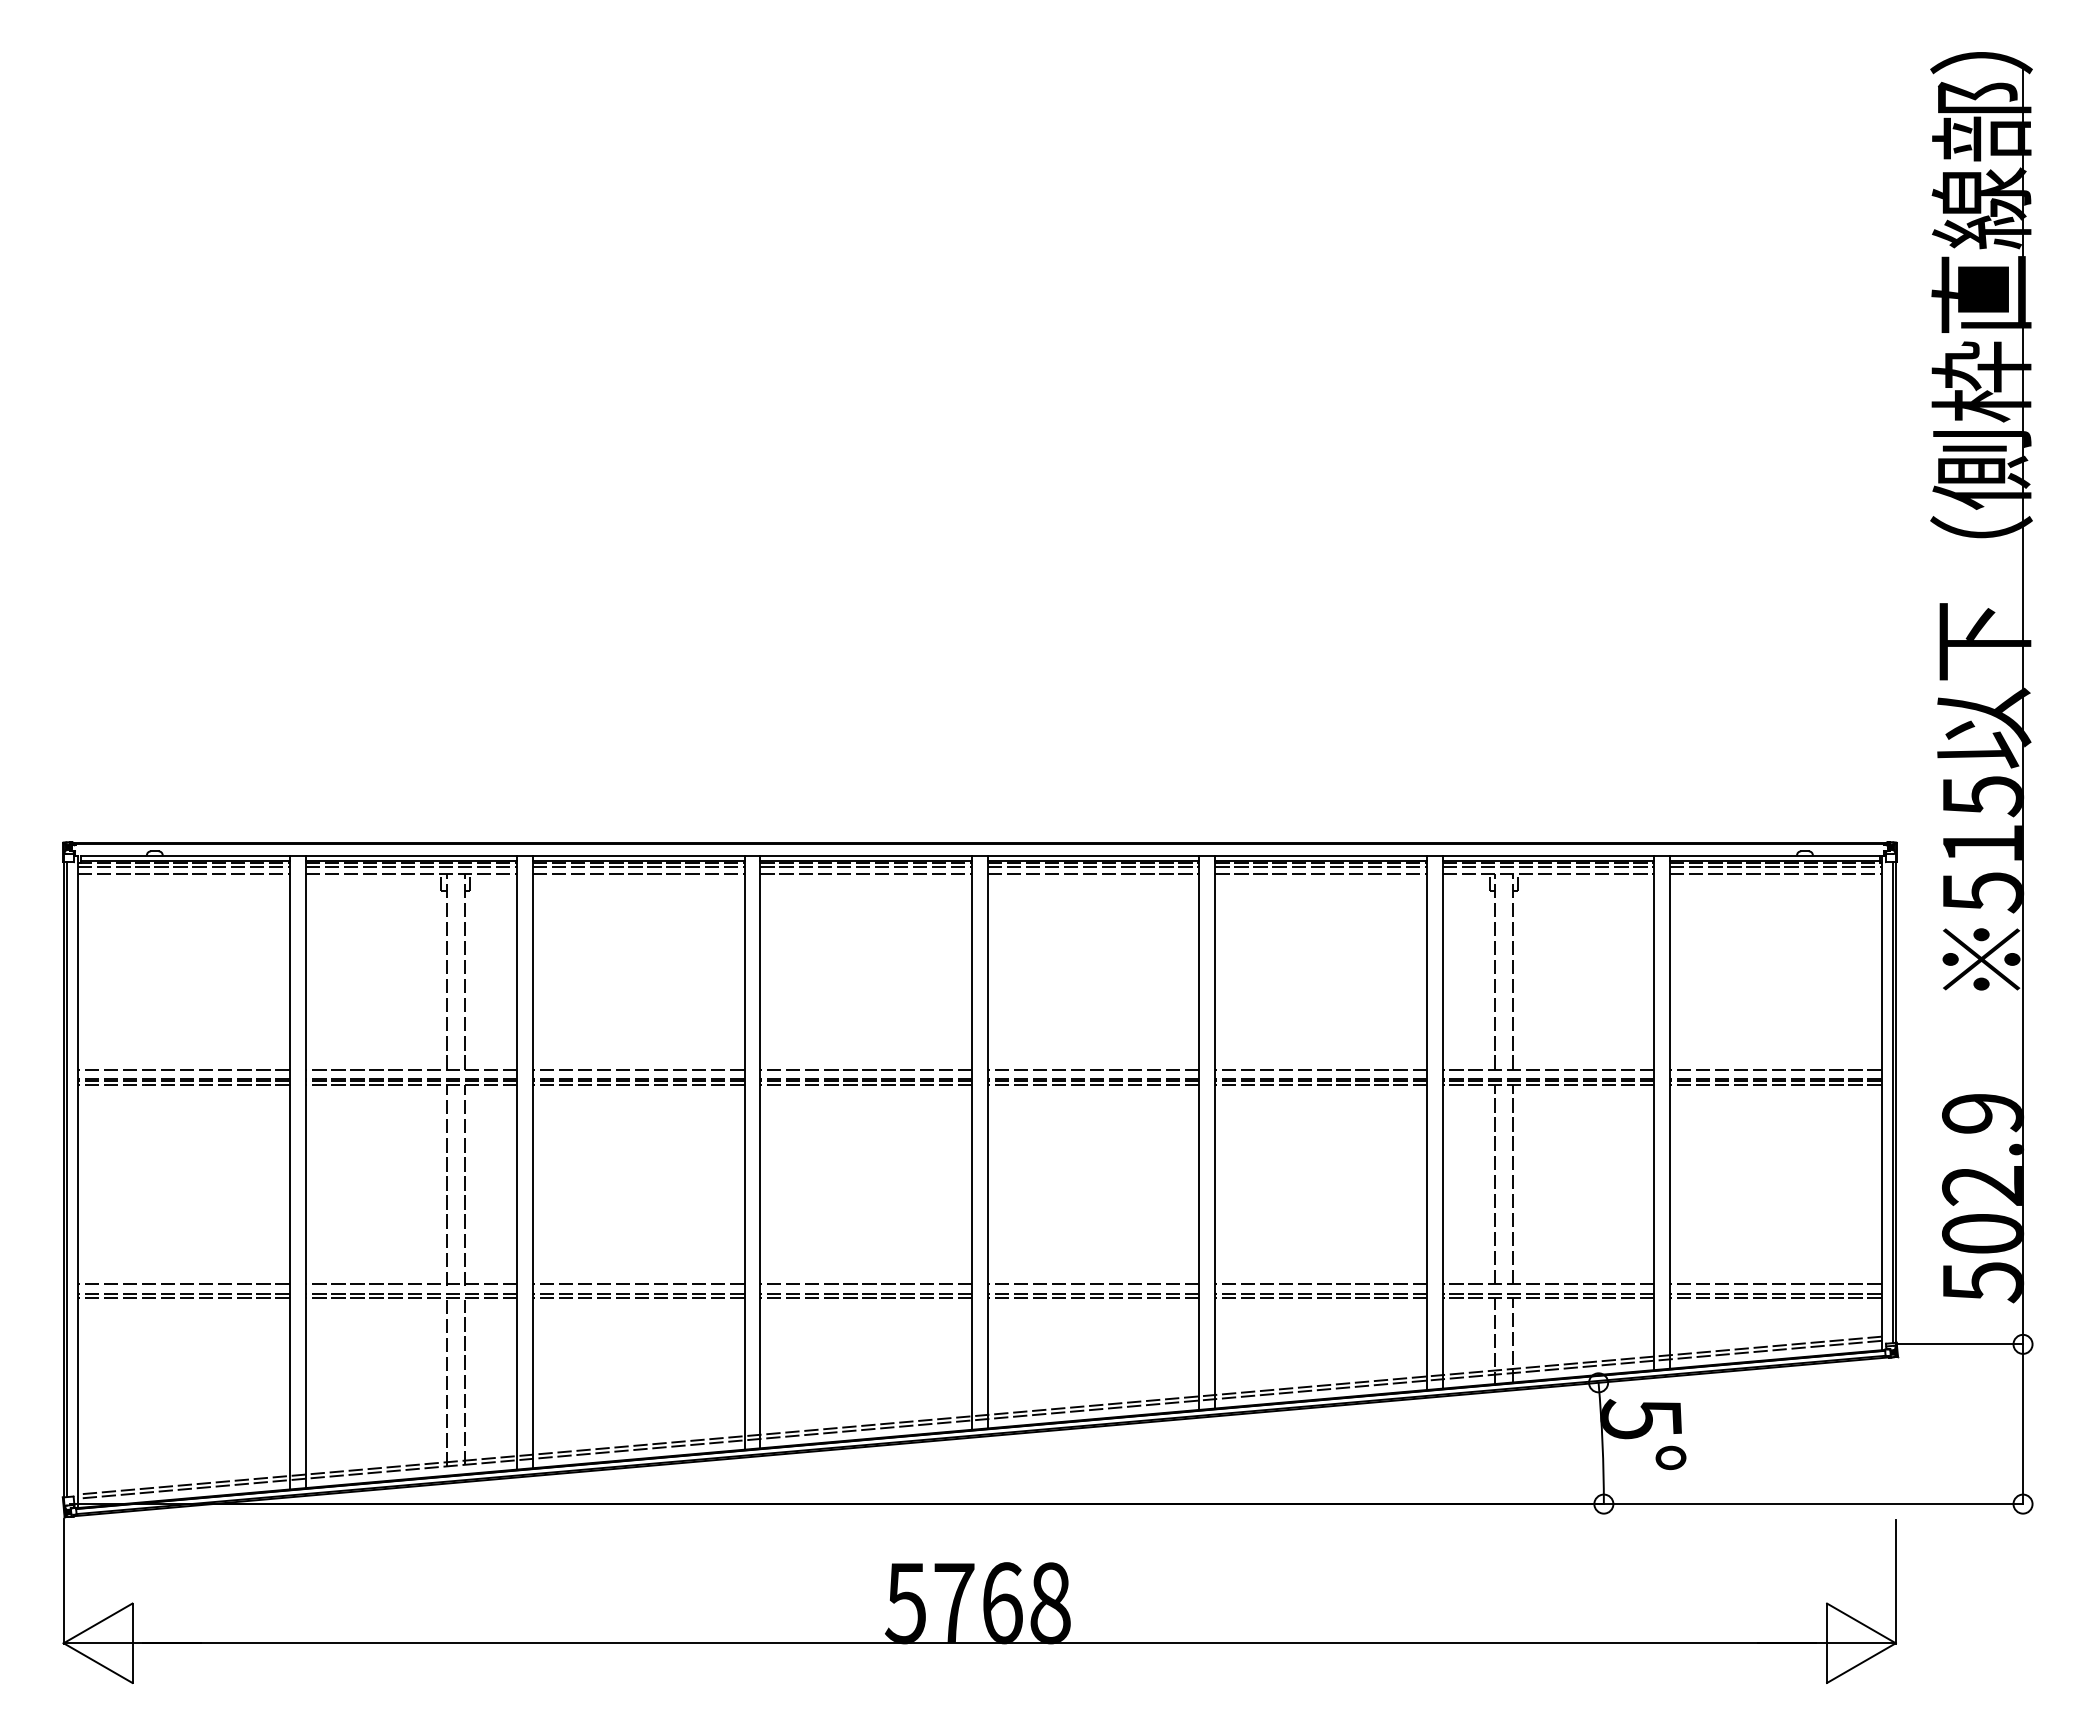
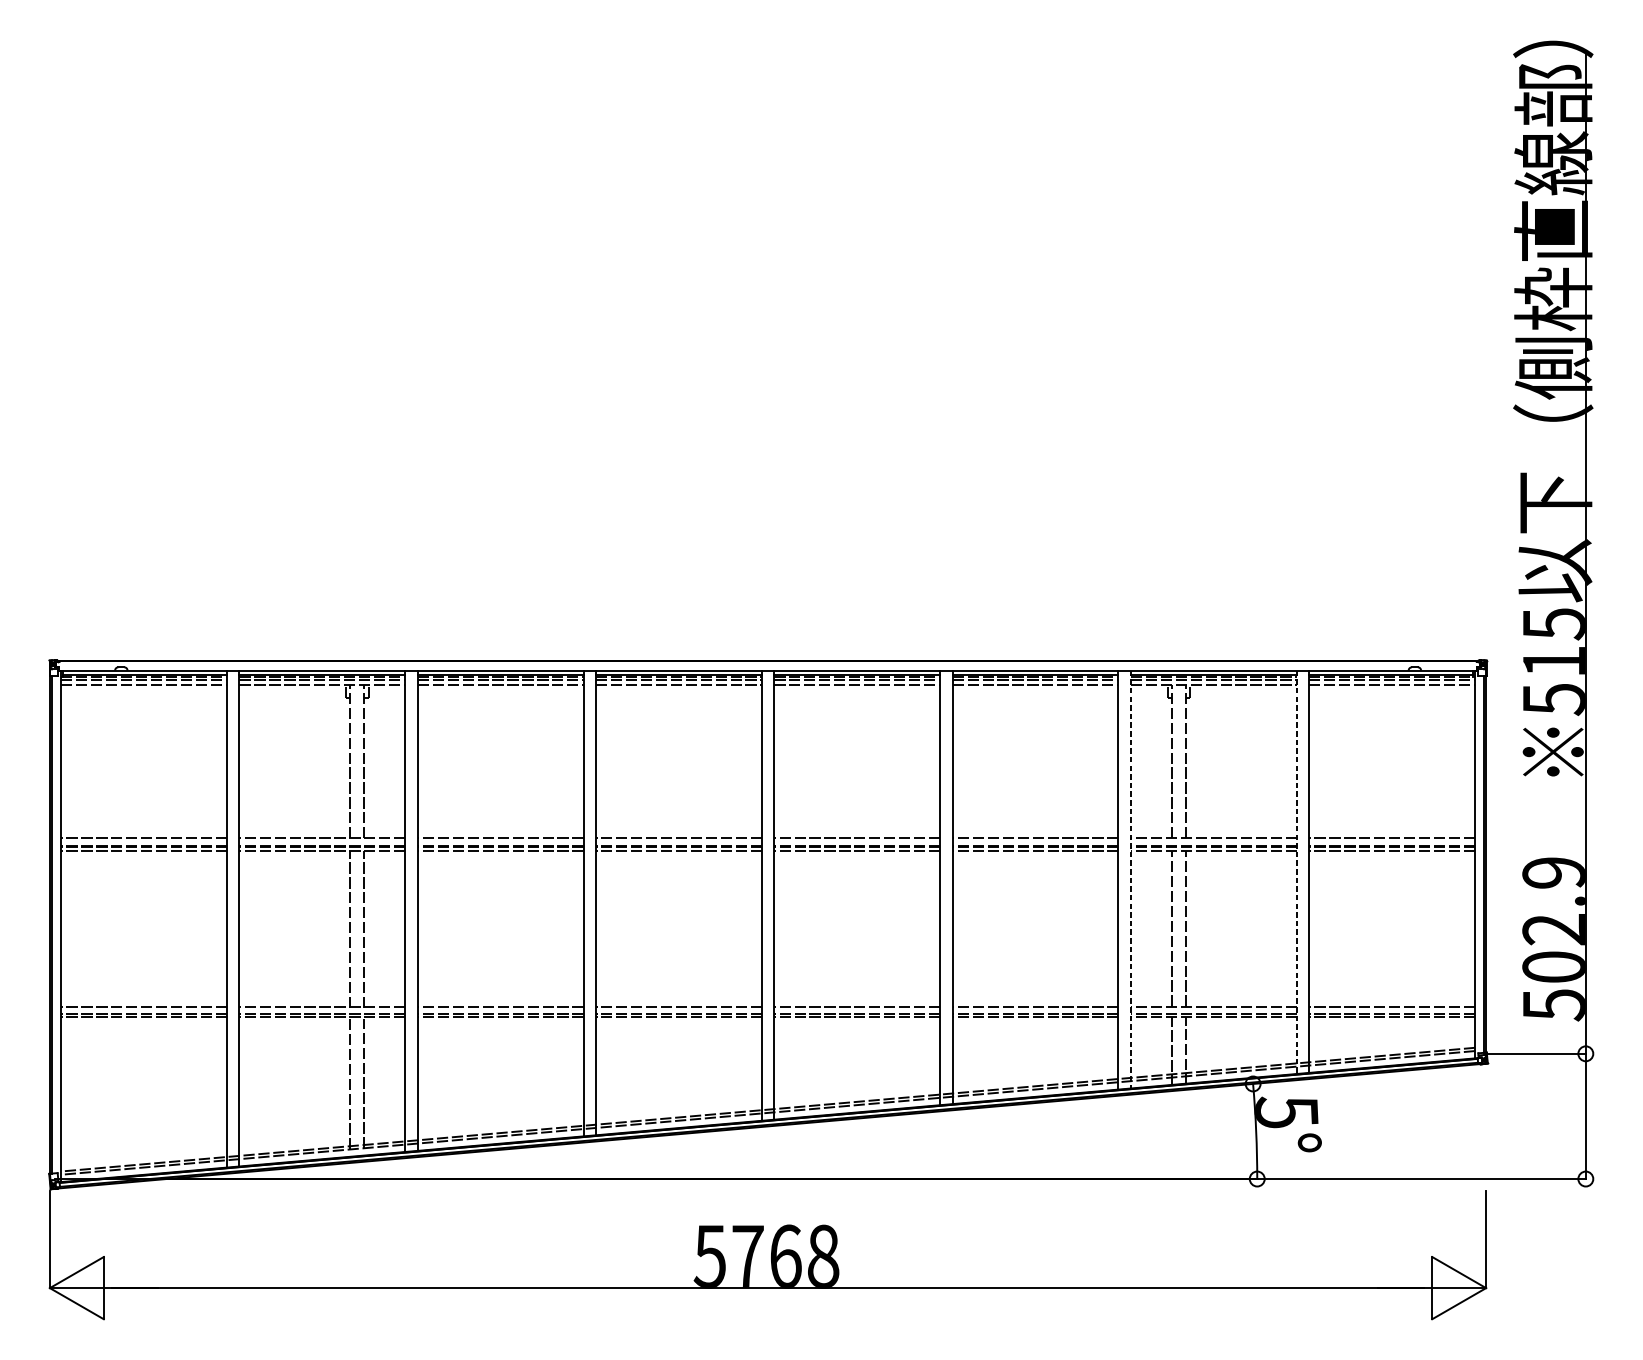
line: (1654, 1113) -> (1296, 872), solid -> dashed
line: (1442, 1122) -> (1130, 879), solid -> dashed

